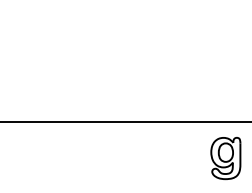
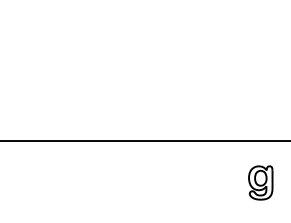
part: (225, 158) -> (260, 182), size x0.7

